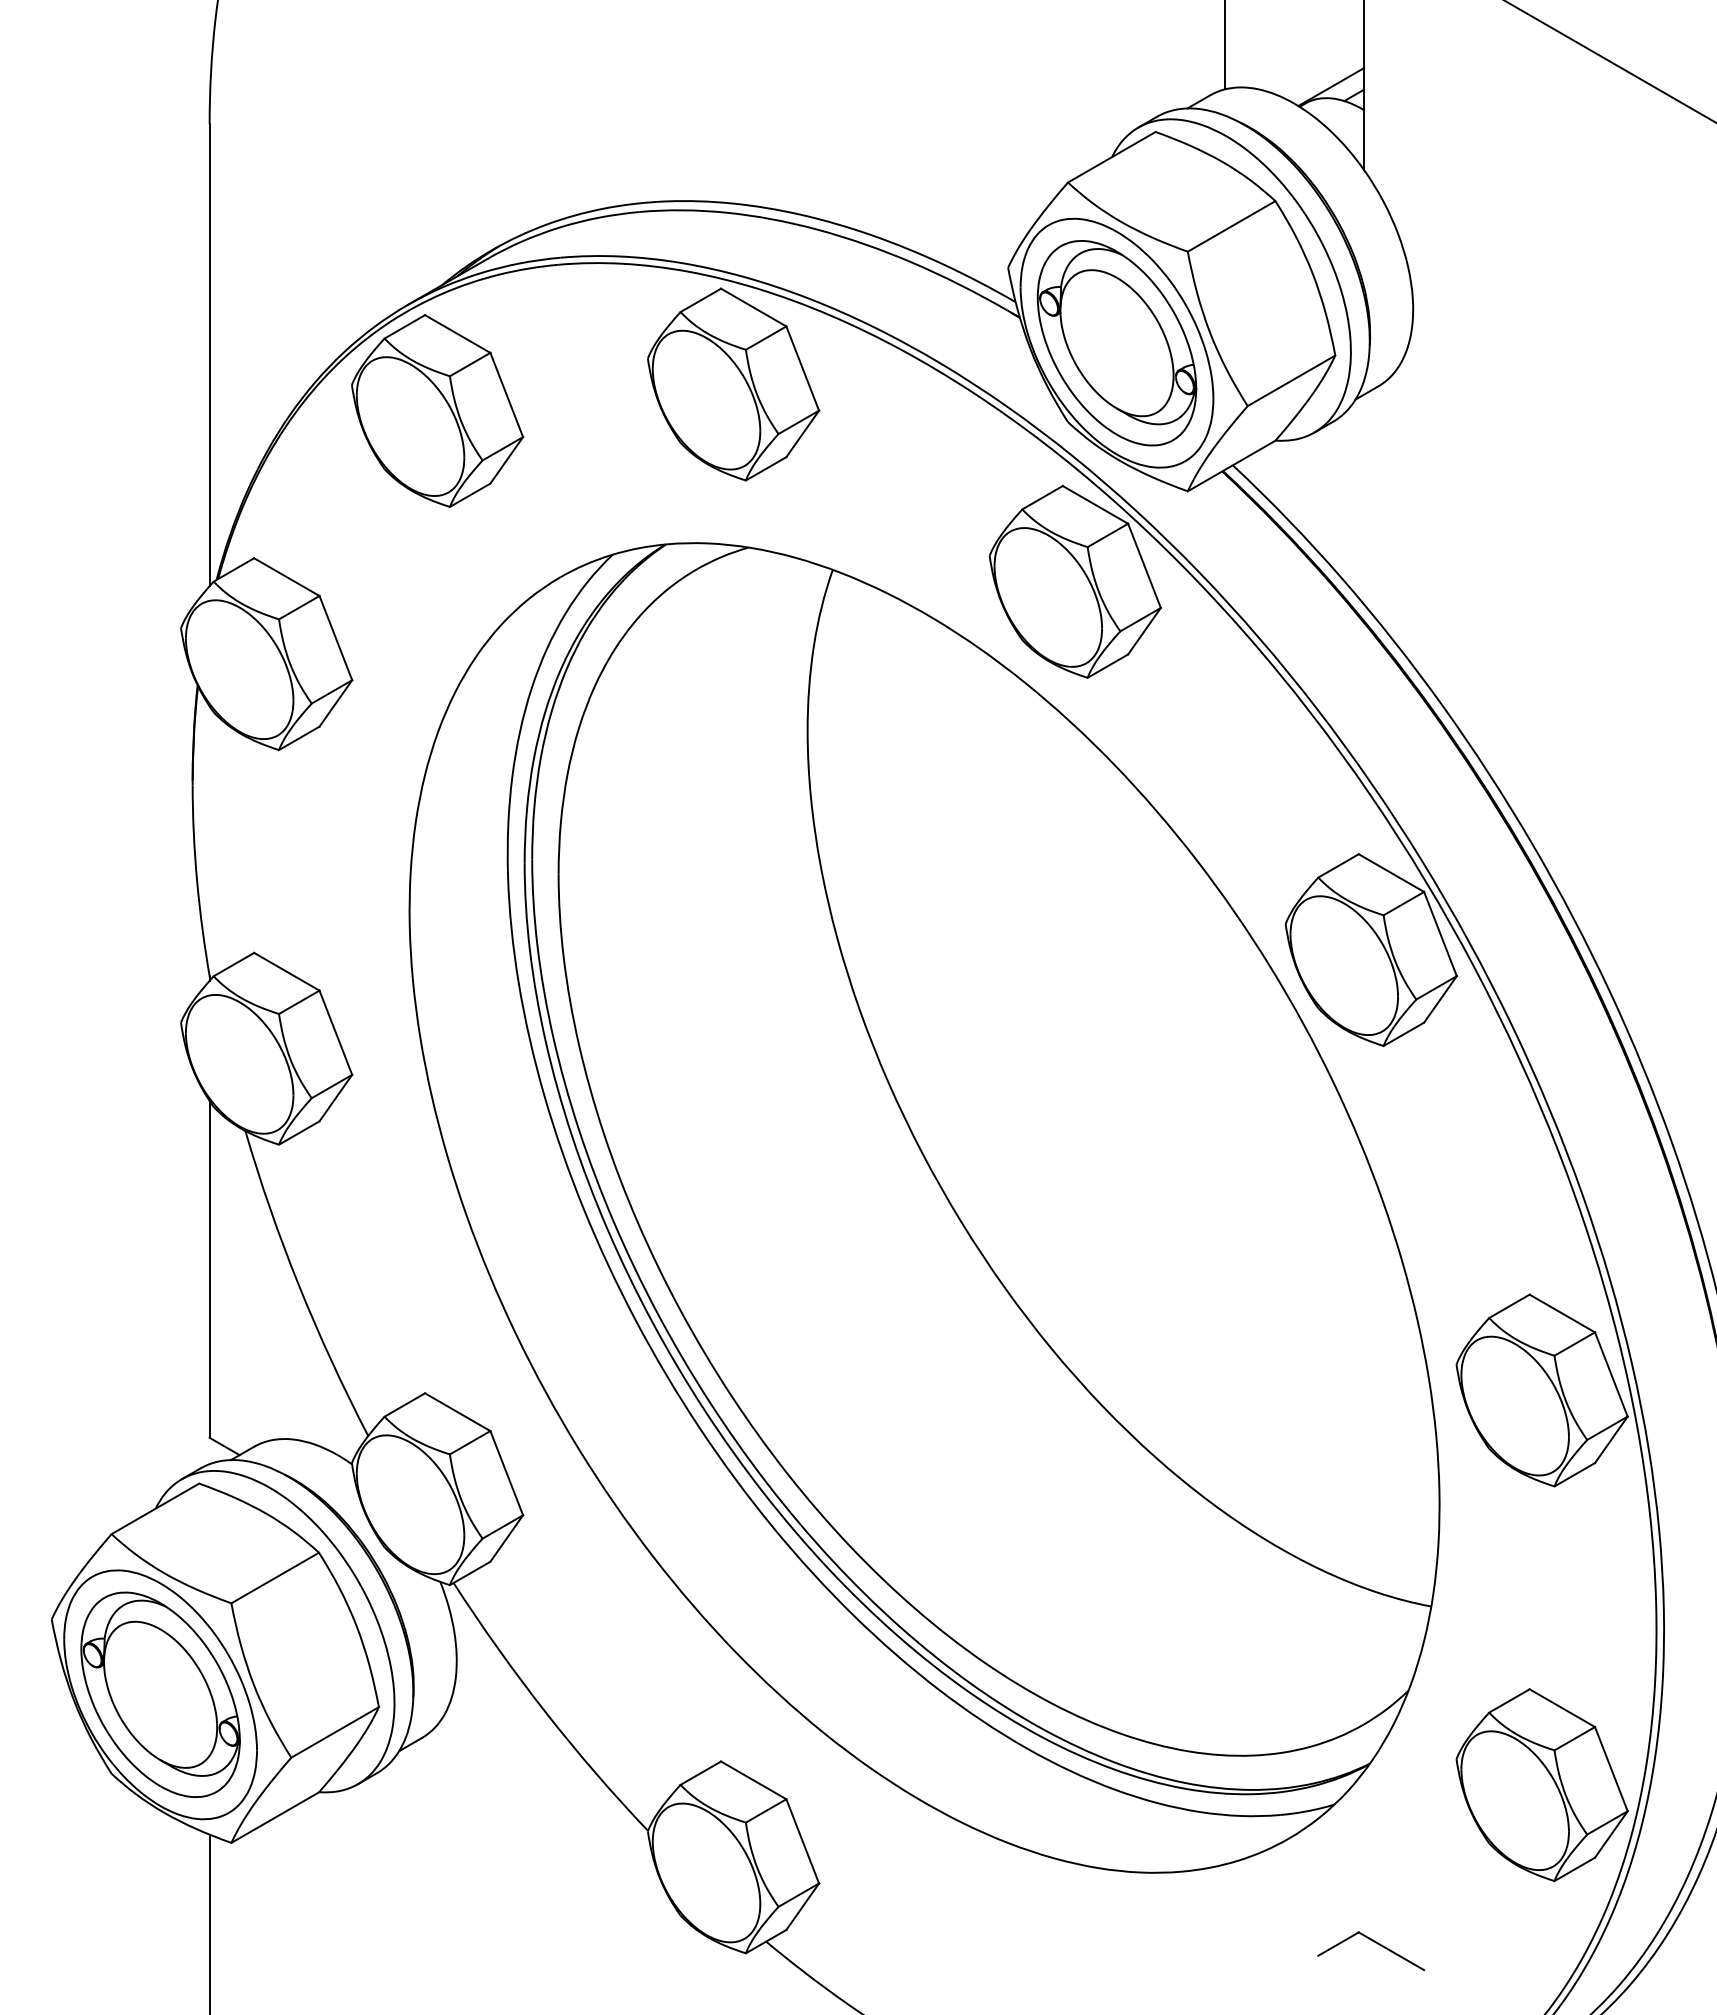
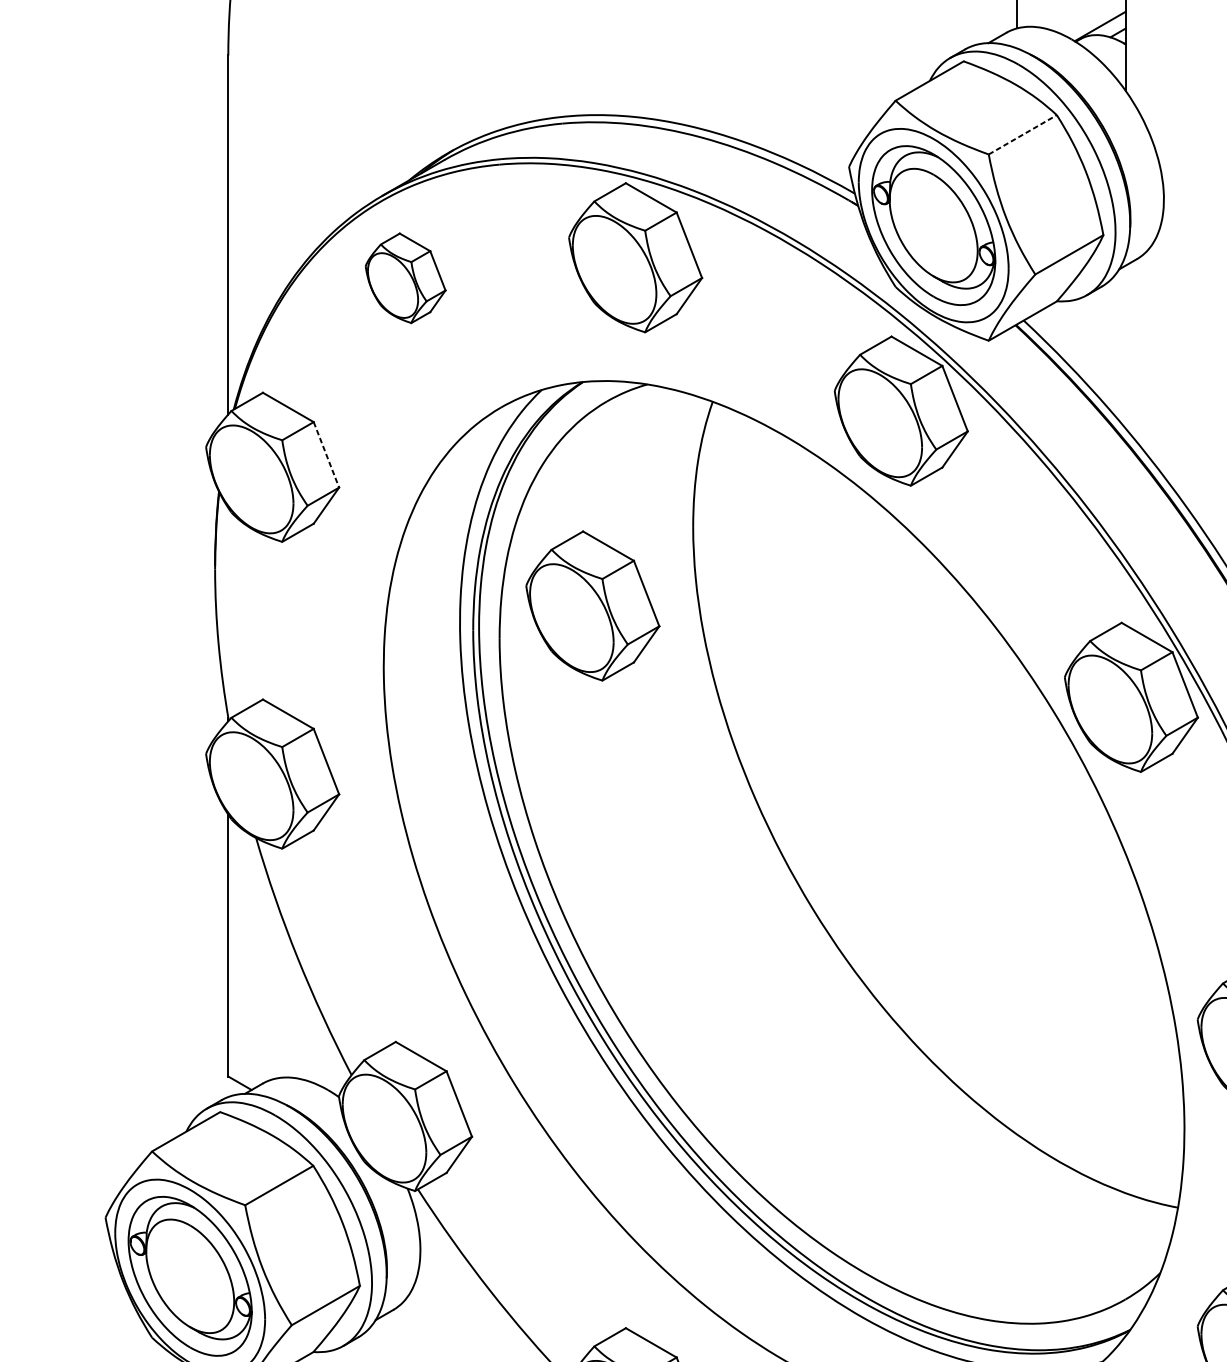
line: (1231, 226) -> (1022, 134), solid -> dashed
part: (437, 410) -> (405, 277), size x0.6
line: (336, 638) -> (326, 455), solid -> dashed
part: (678, 832) -> (592, 605), added

